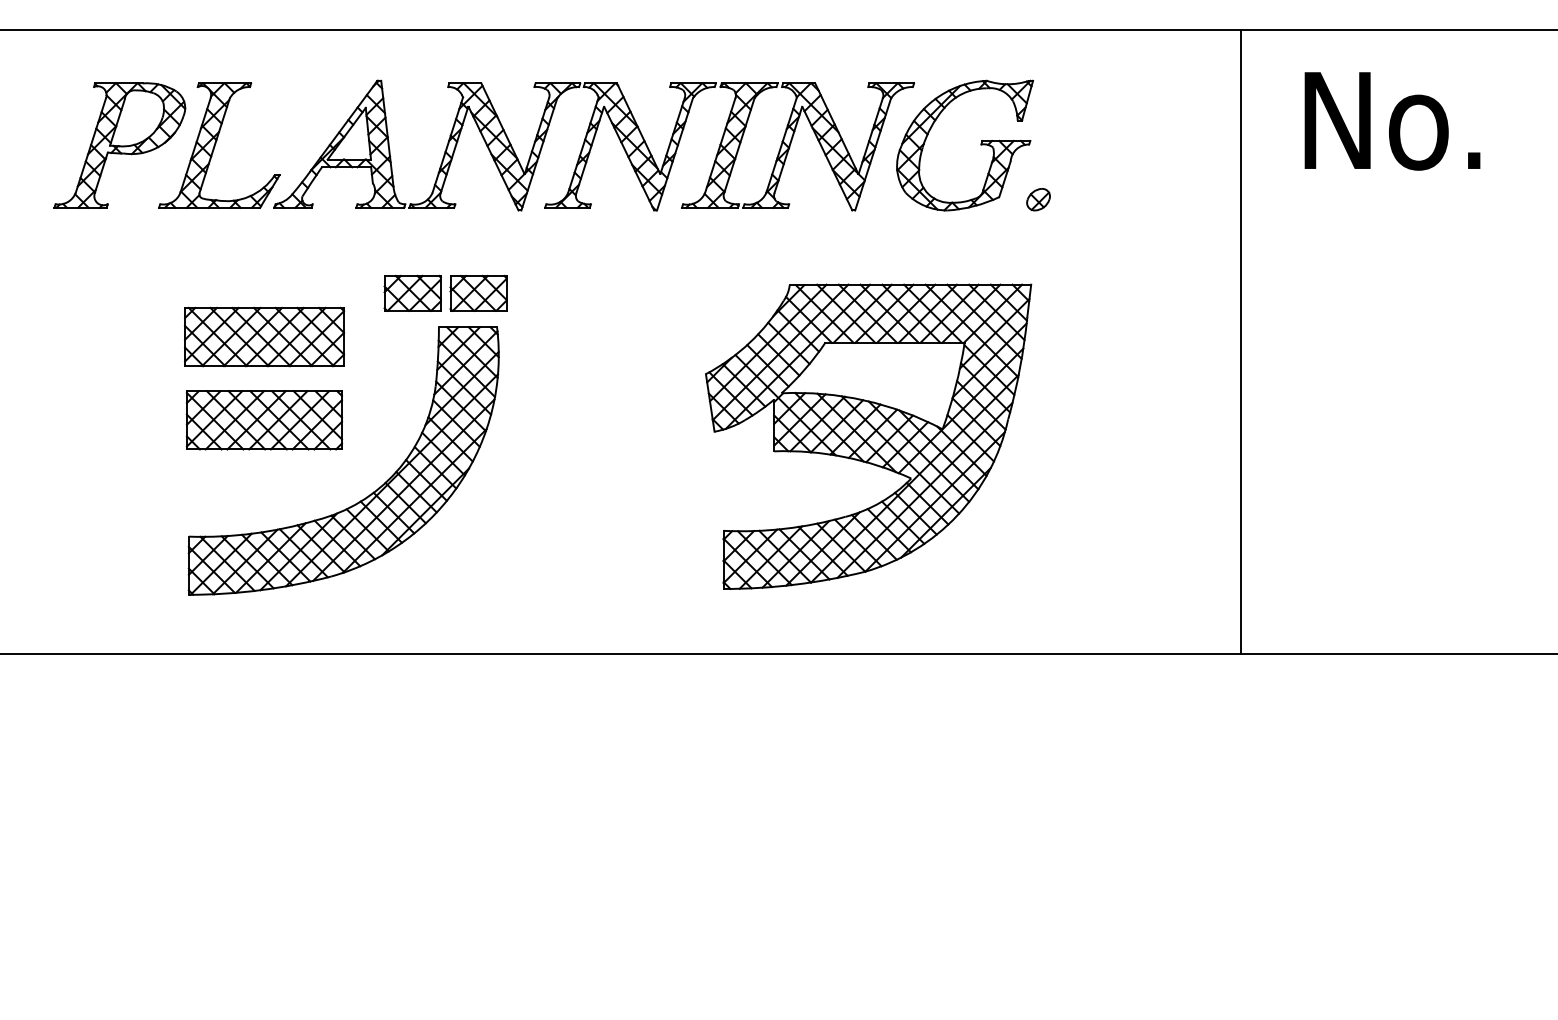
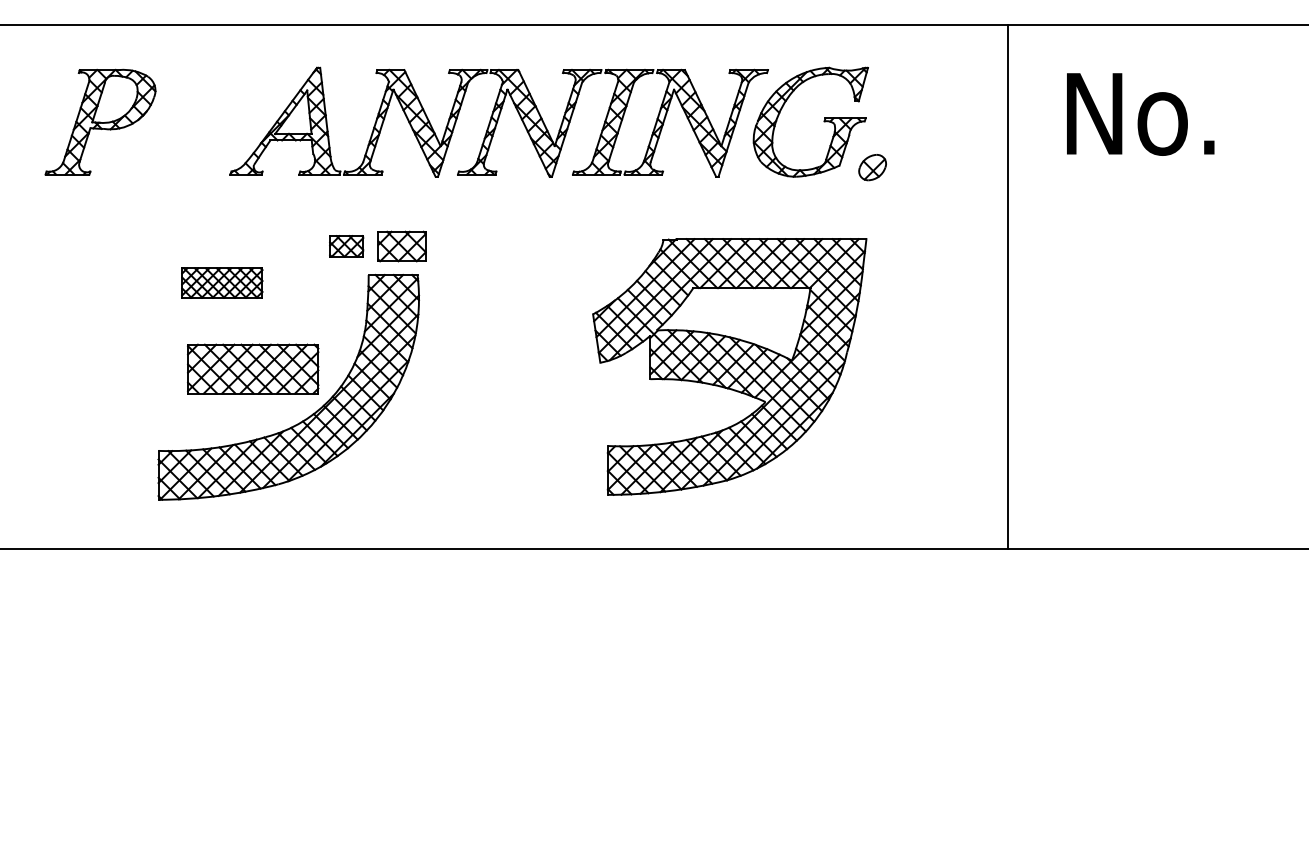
text: (1392, 121) -> (1140, 114), moved
part: (219, 145) -> (184, 122), removed
part: (1038, 199) -> (872, 167), size x1.4
part: (412, 292) -> (346, 245), size x0.7
part: (264, 336) -> (222, 282), size x0.6
line: (1240, 341) -> (1007, 286), moved
part: (264, 420) -> (253, 369), moved

